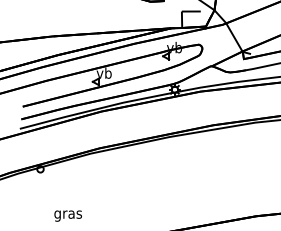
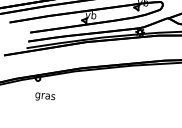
text: (67, 215) -> (44, 96), moved

